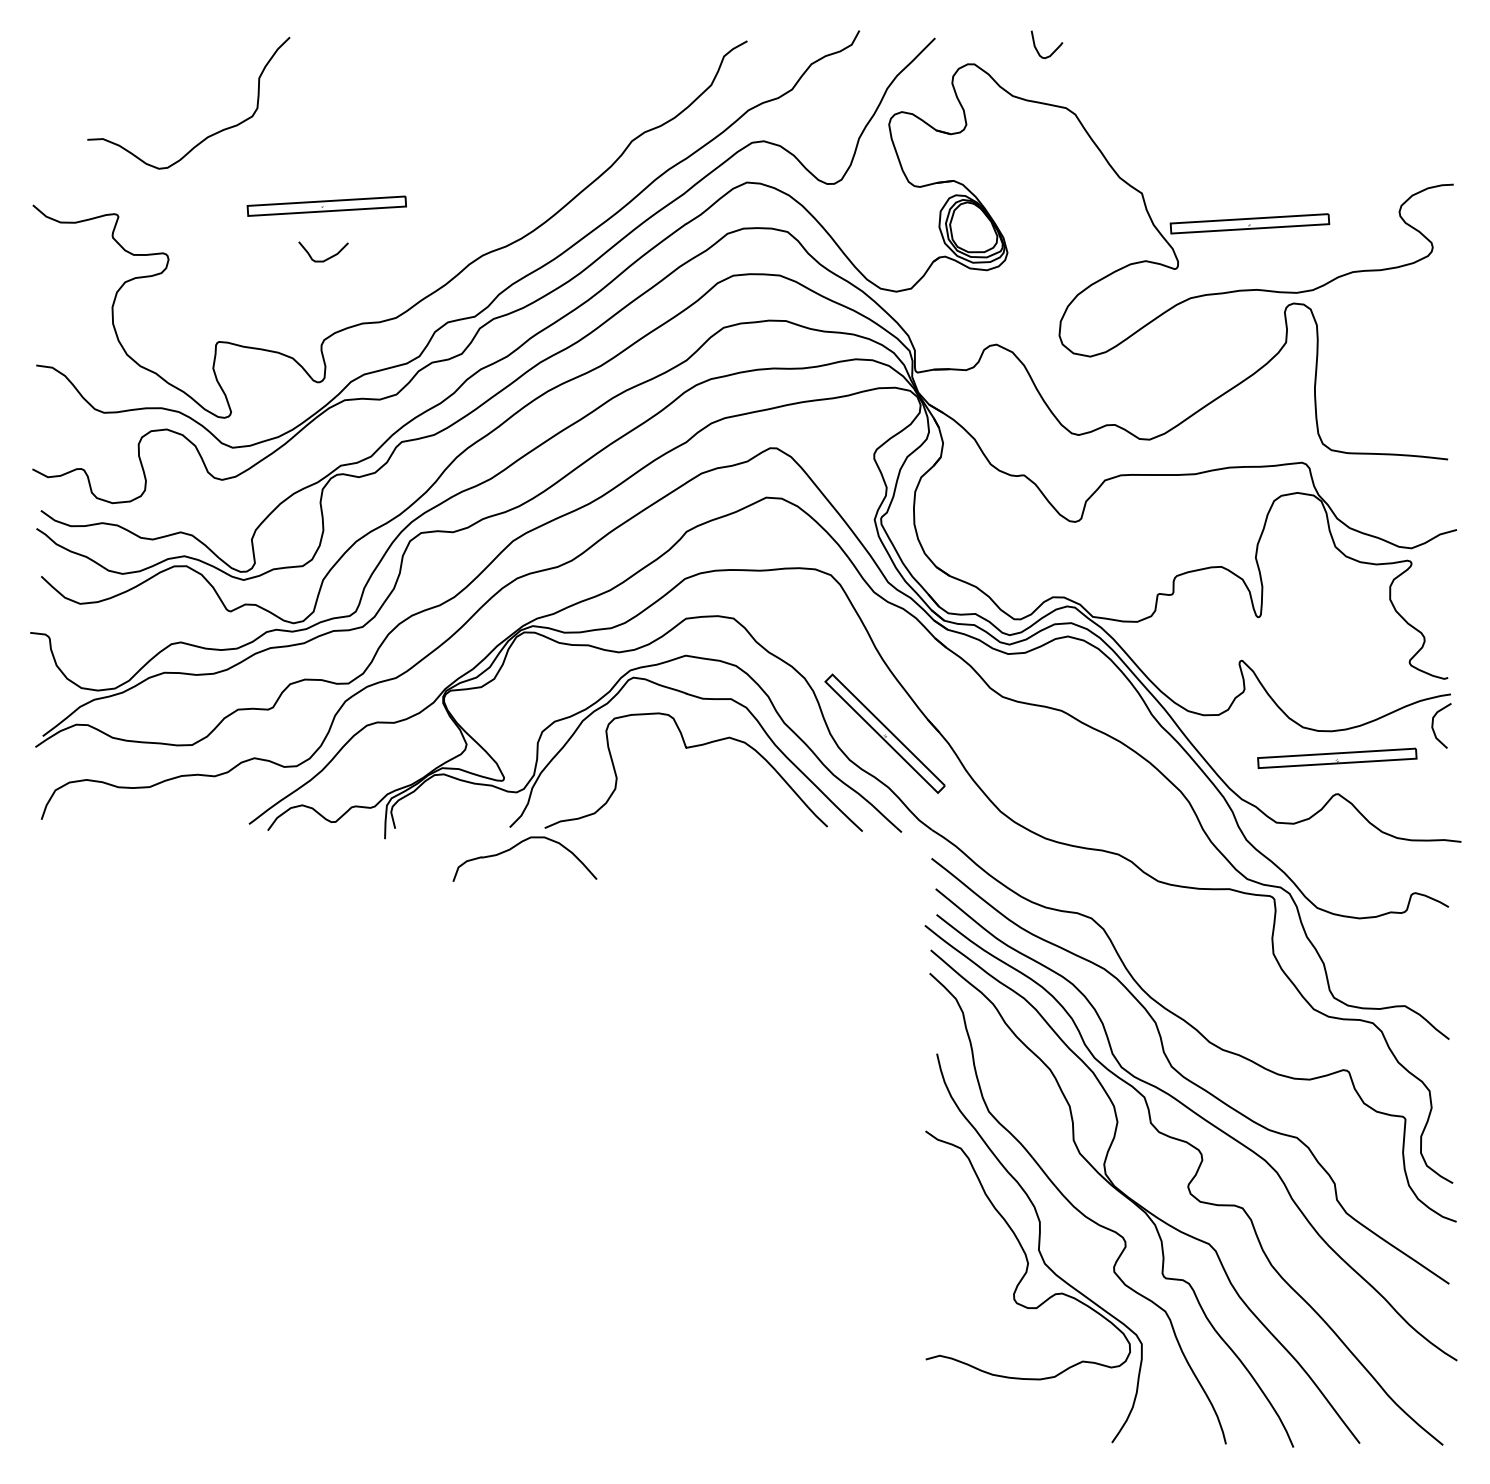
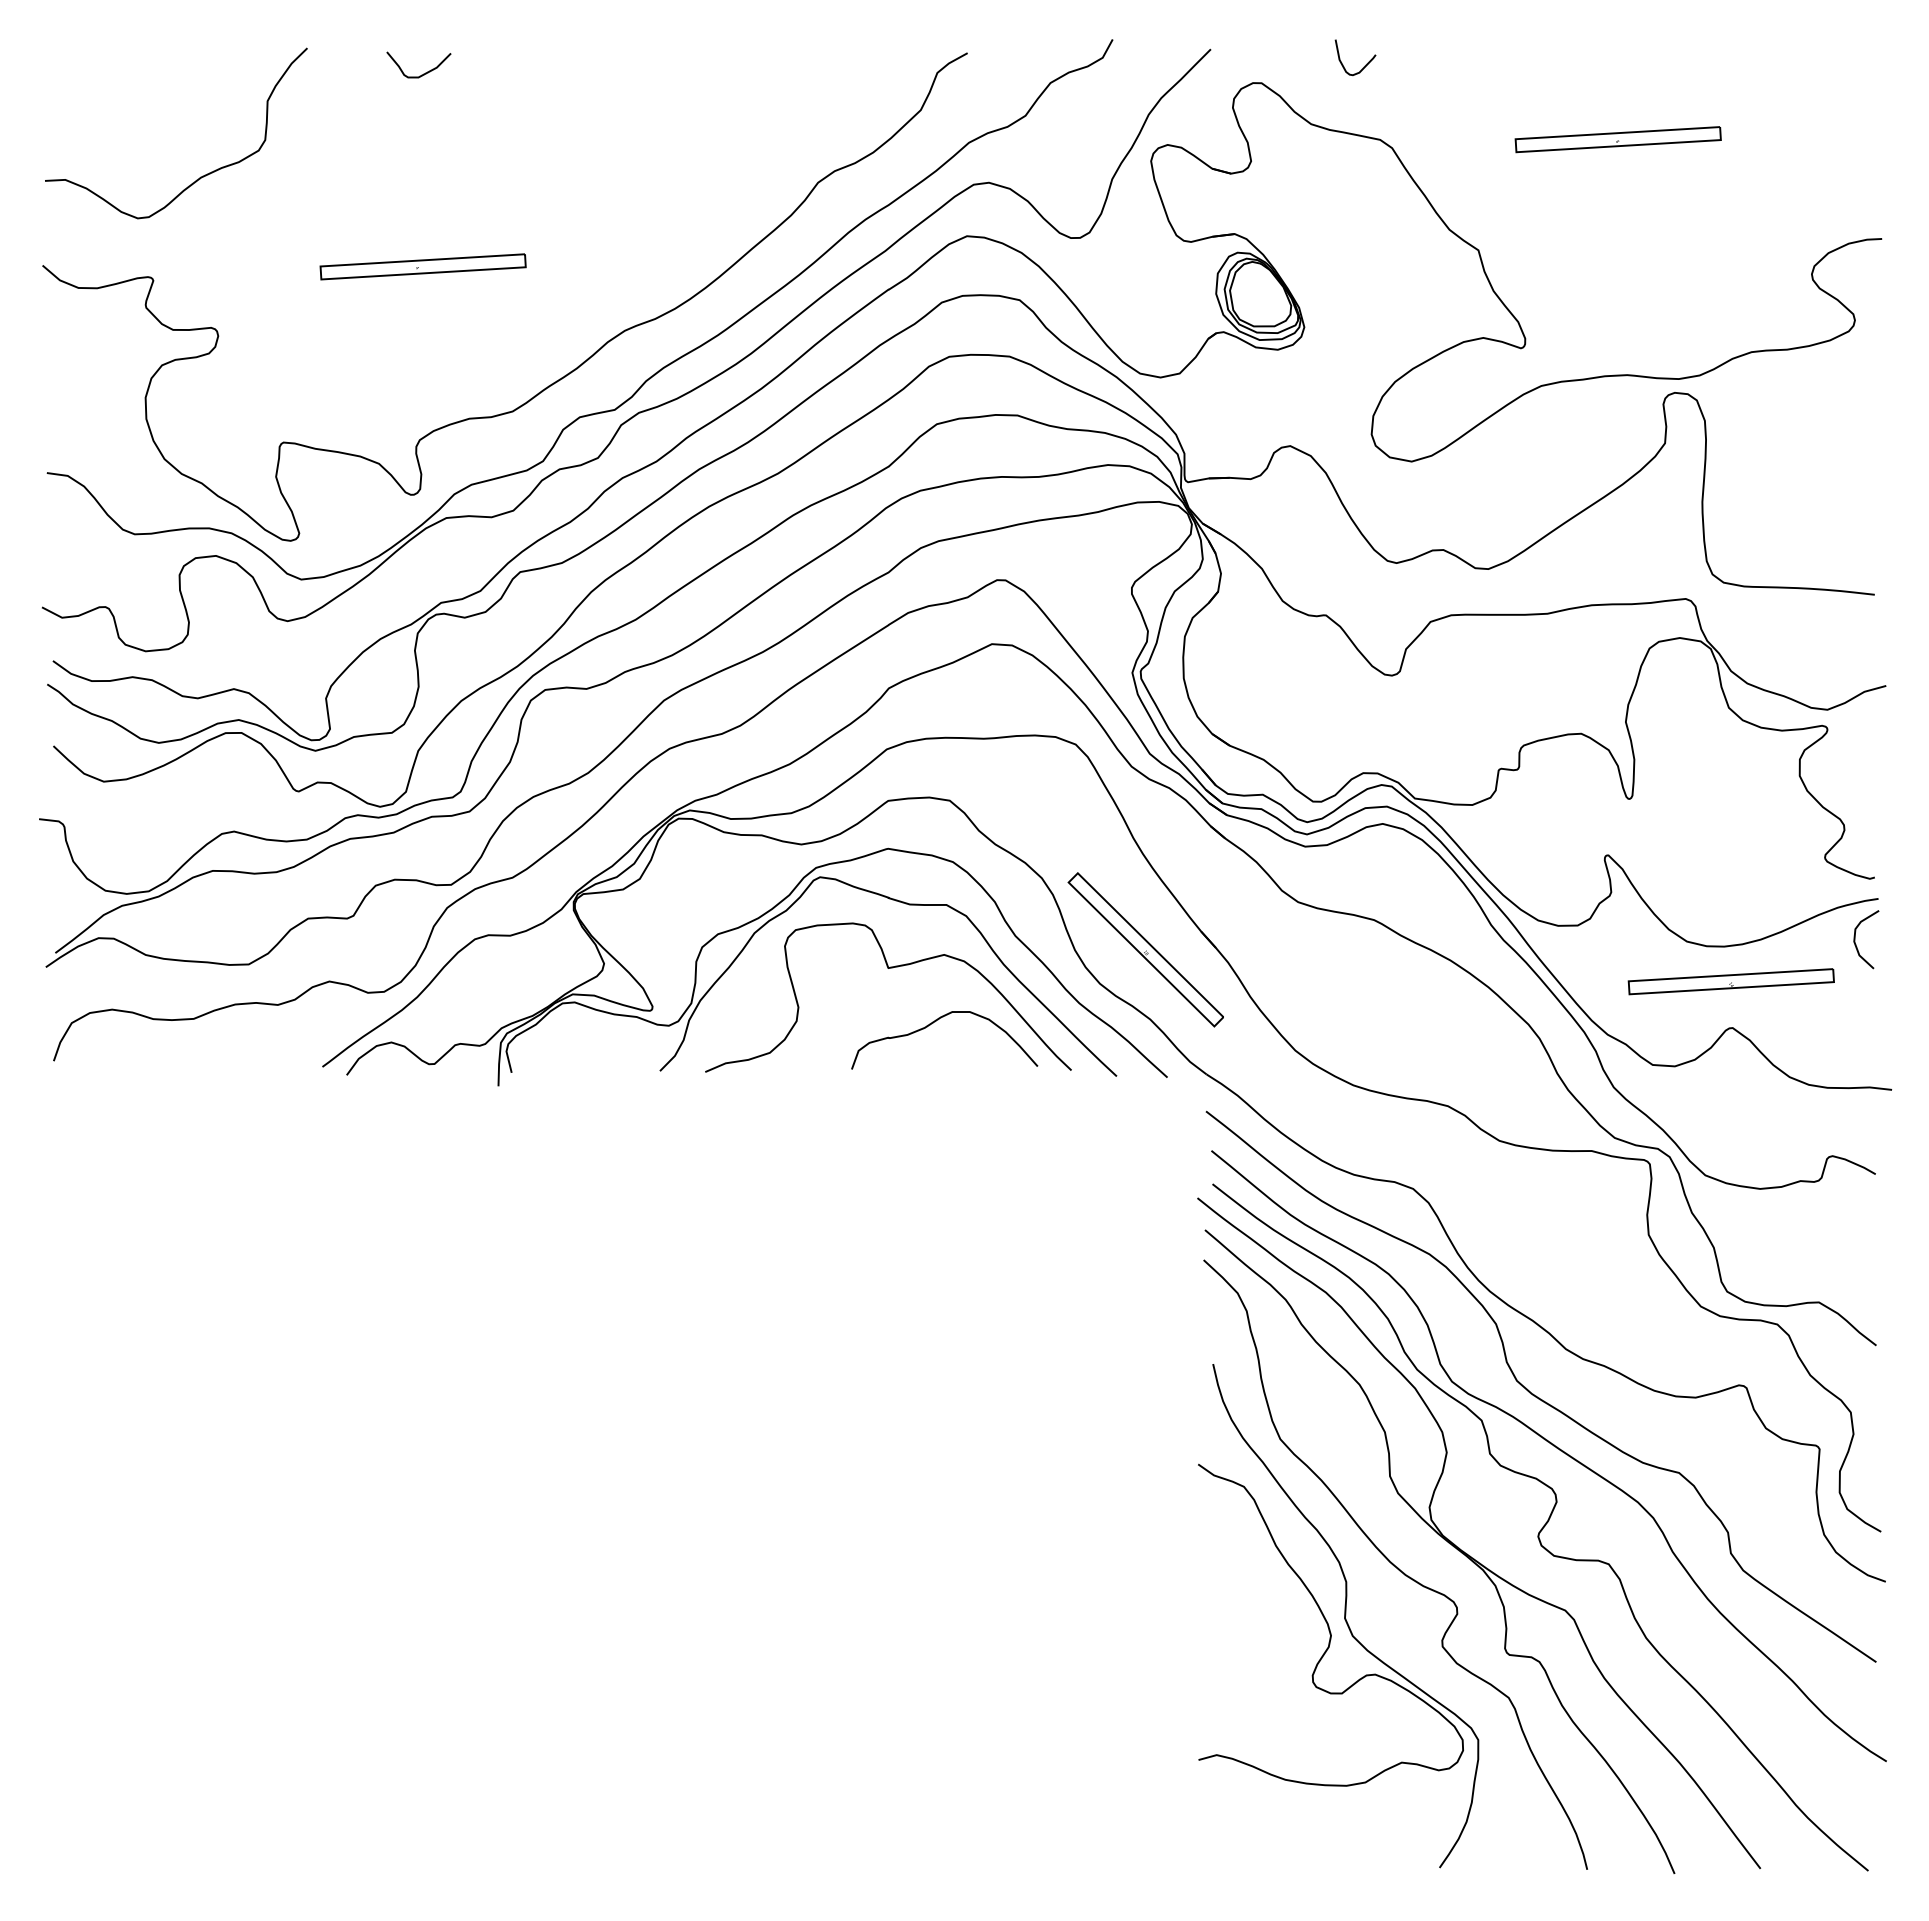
curve: (207, 136) -> (200, 176), moved
part: (1249, 223) -> (1617, 139), moved
curve: (327, 258) -> (423, 73), moved
curve: (516, 846) -> (933, 1023), moved

